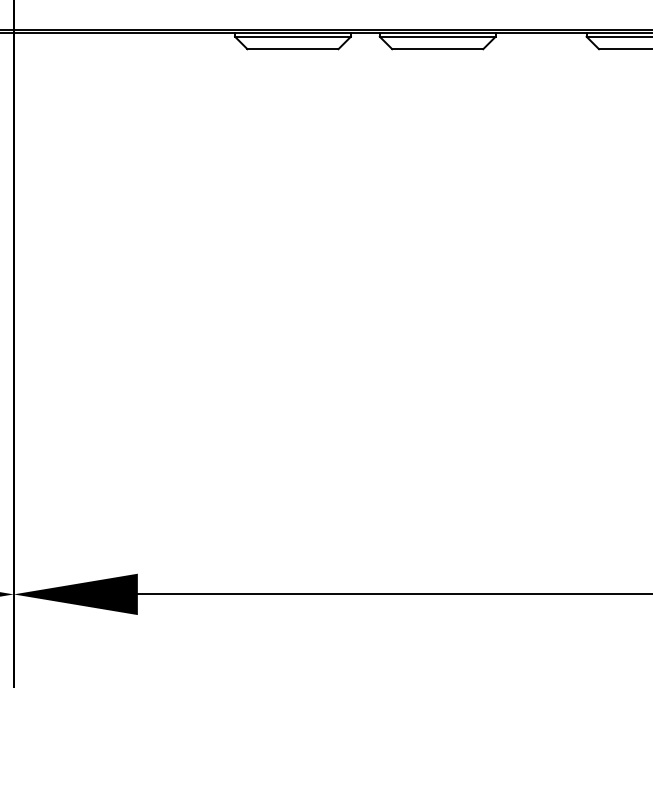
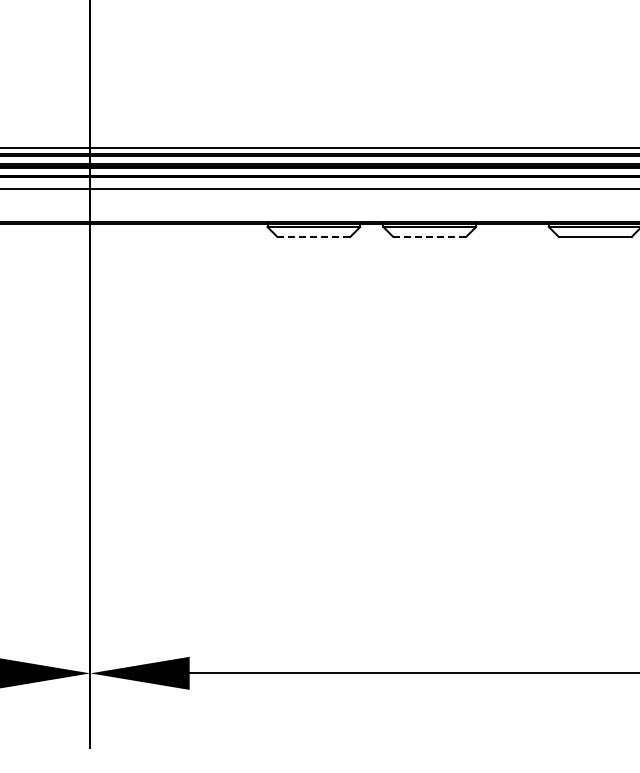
line: (292, 48) -> (313, 236), solid -> dashed
line: (437, 48) -> (429, 236), solid -> dashed

